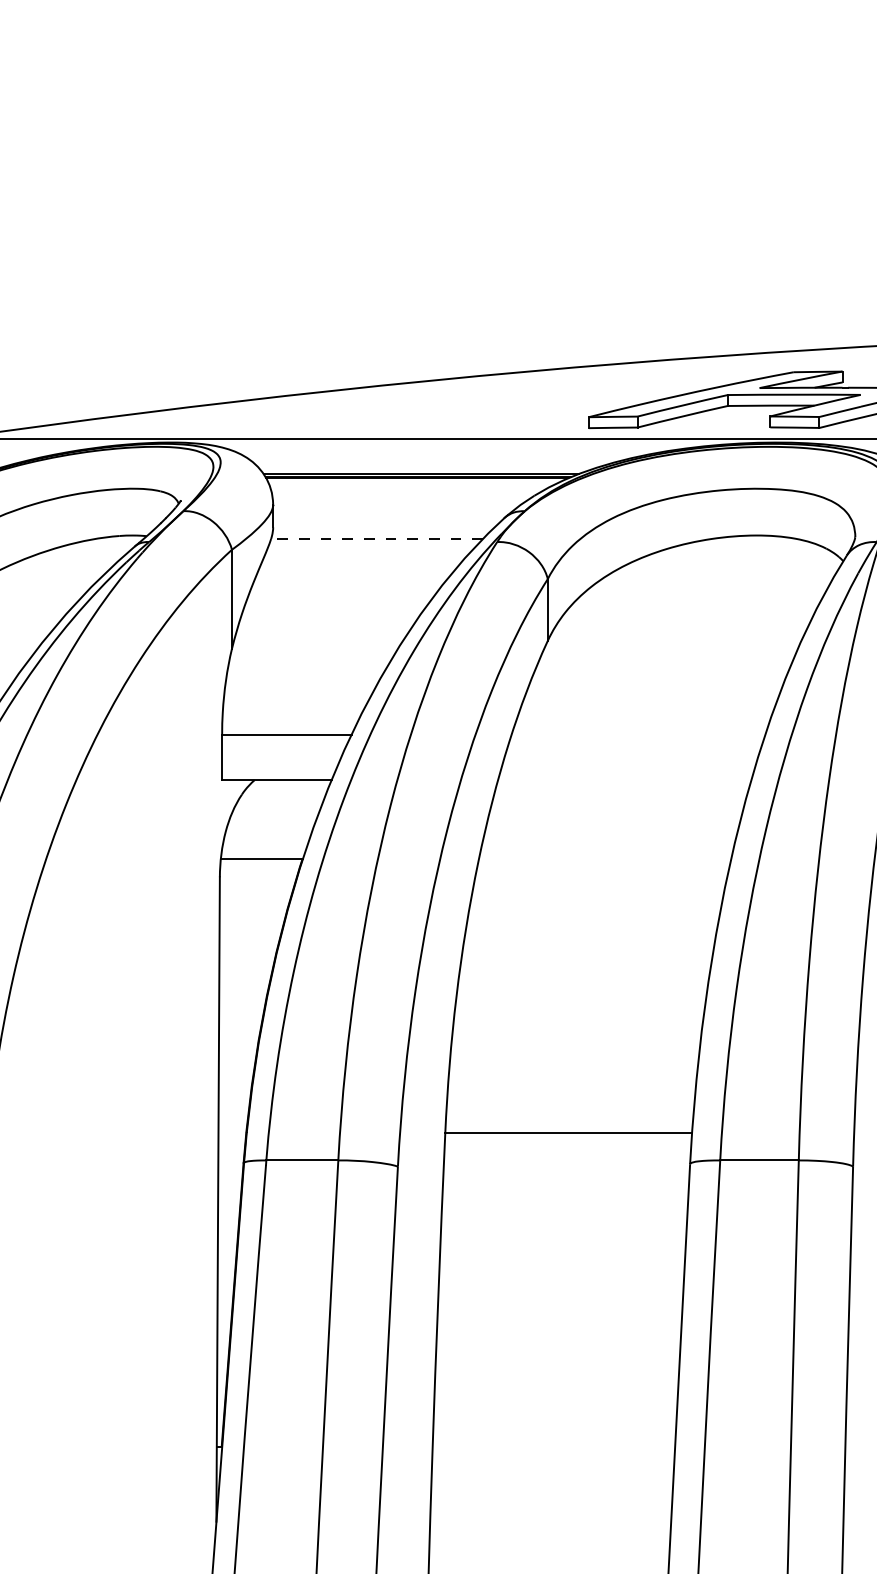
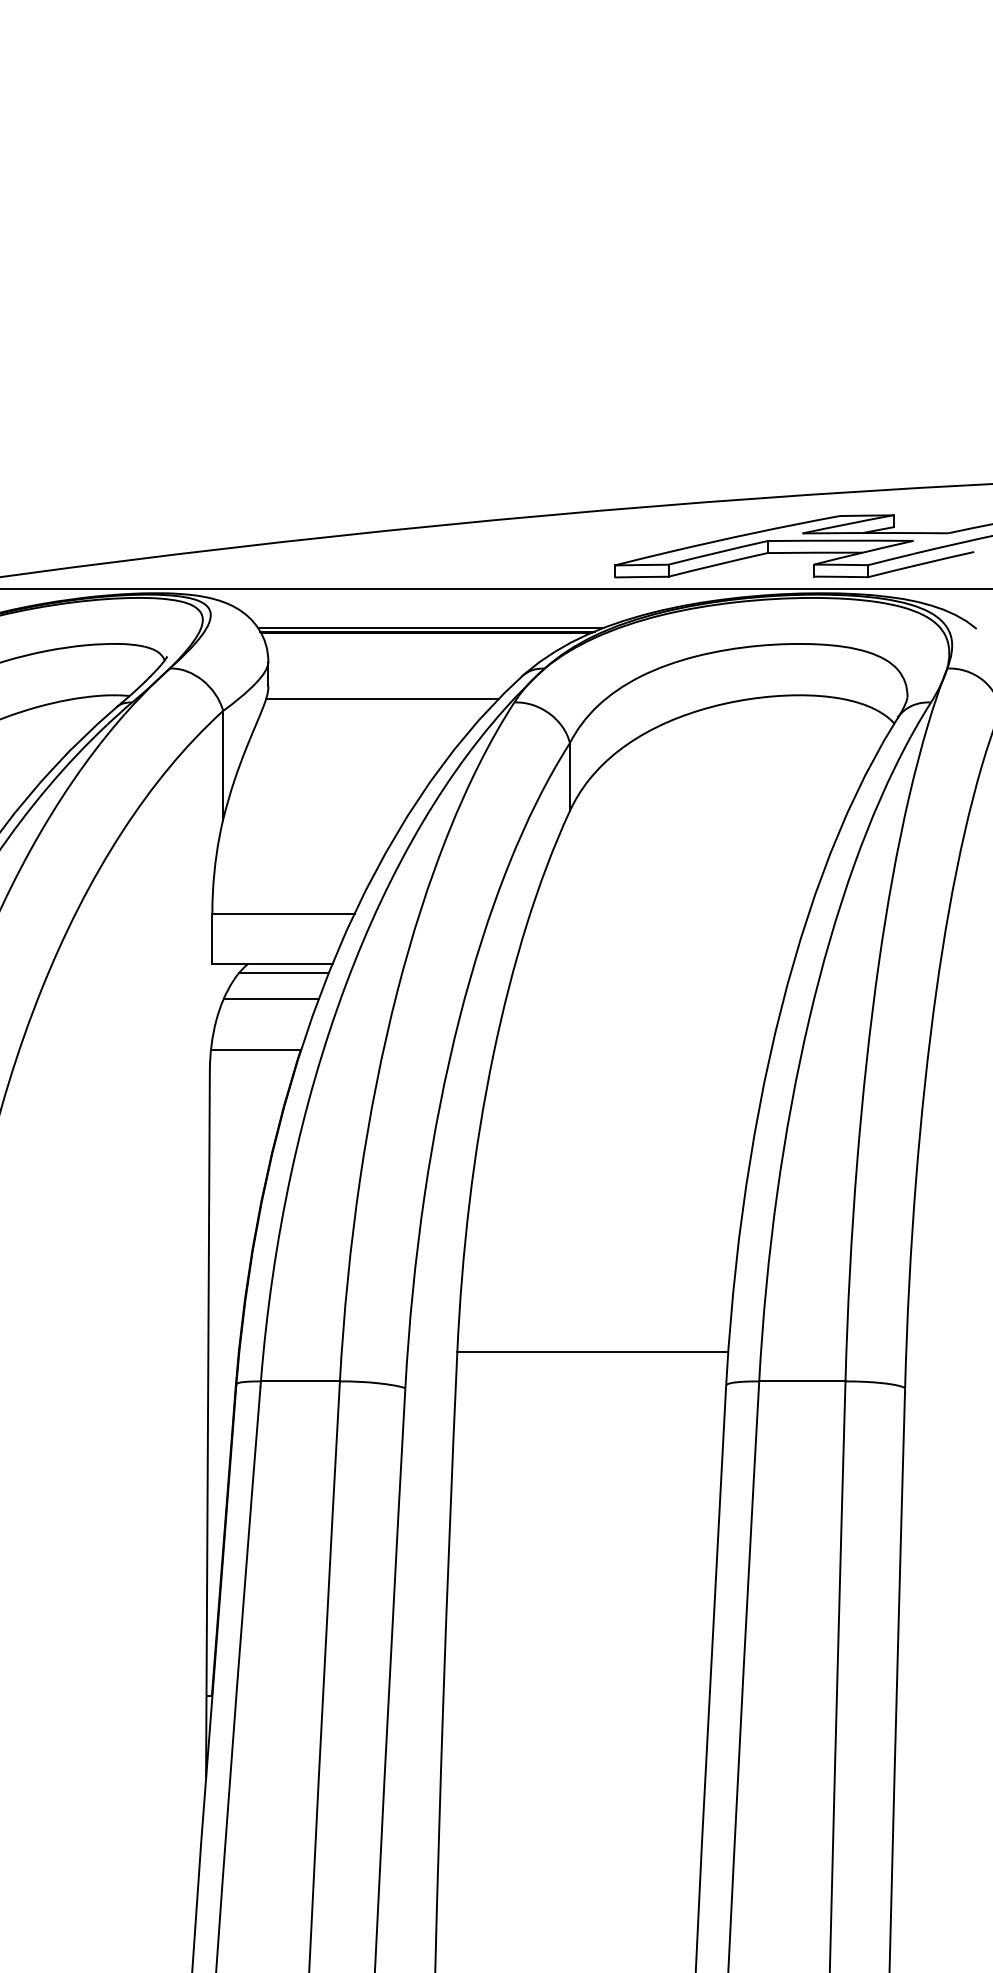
line: (377, 539) -> (382, 699), dashed -> solid
line: (286, 787) -> (283, 972), added
line: (275, 812) -> (270, 999), added

